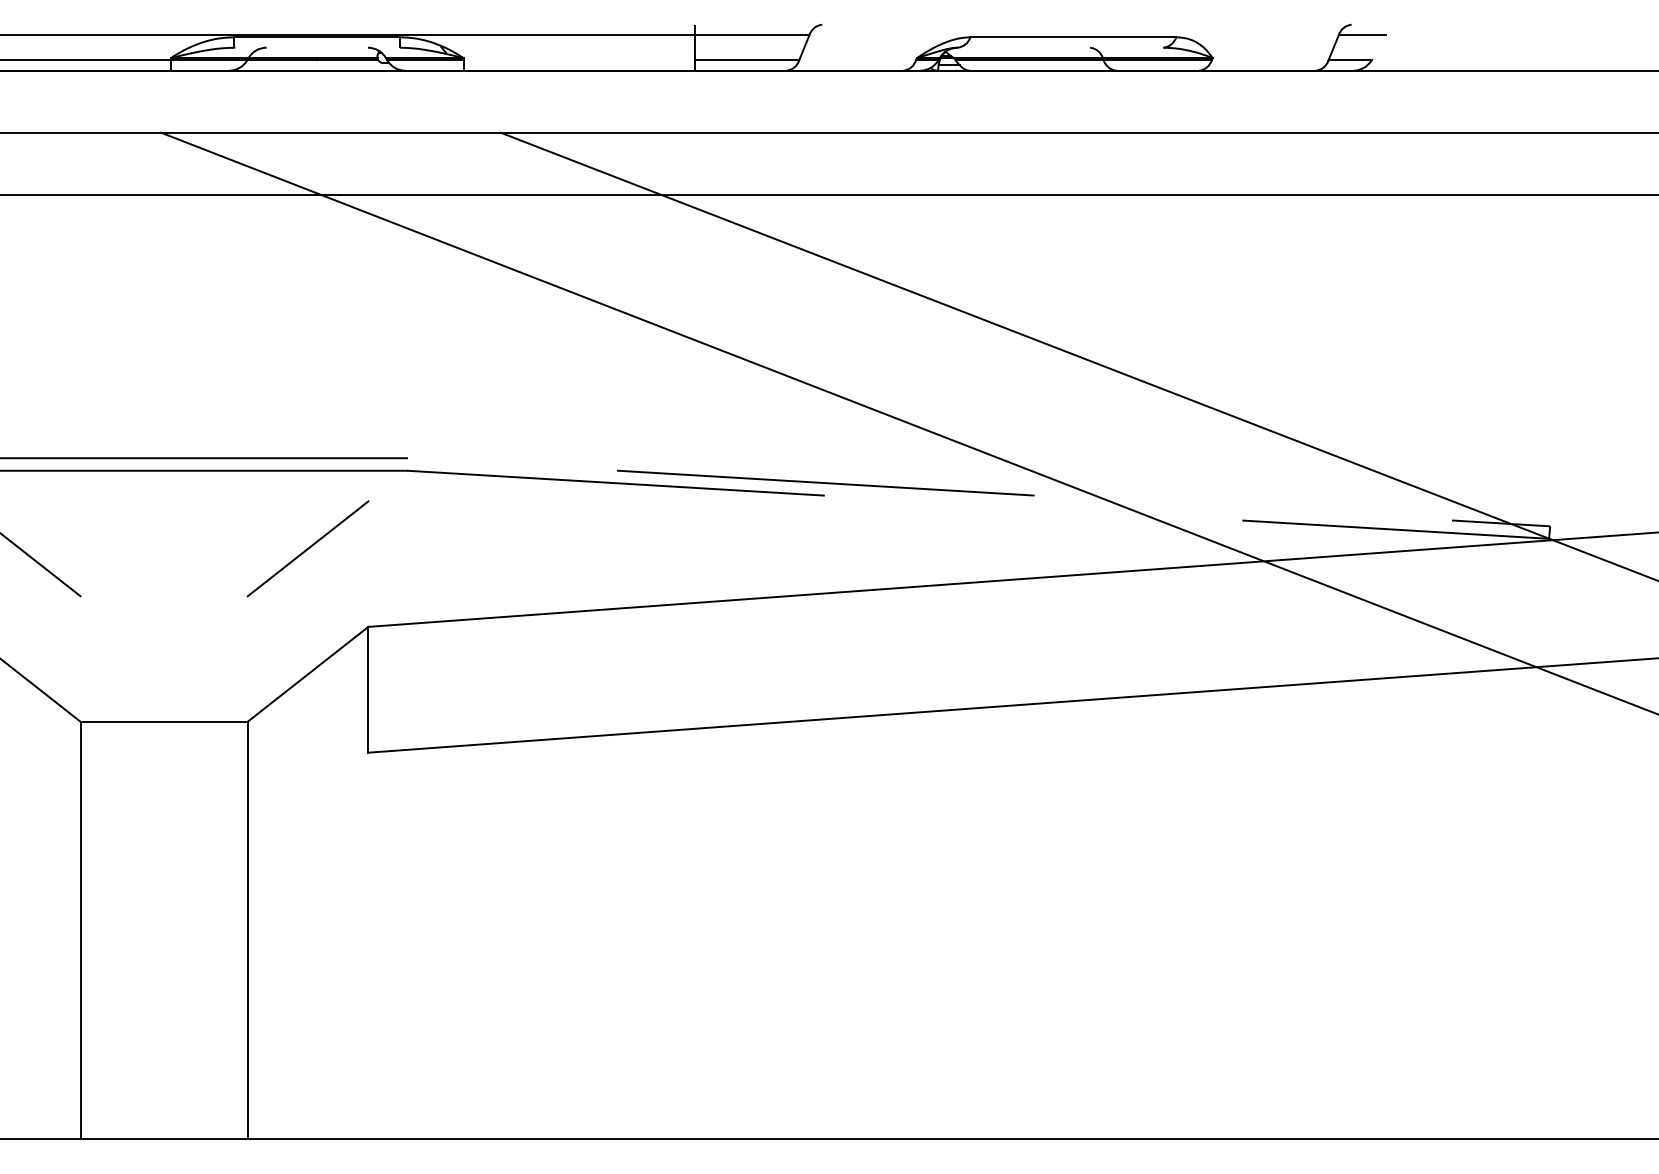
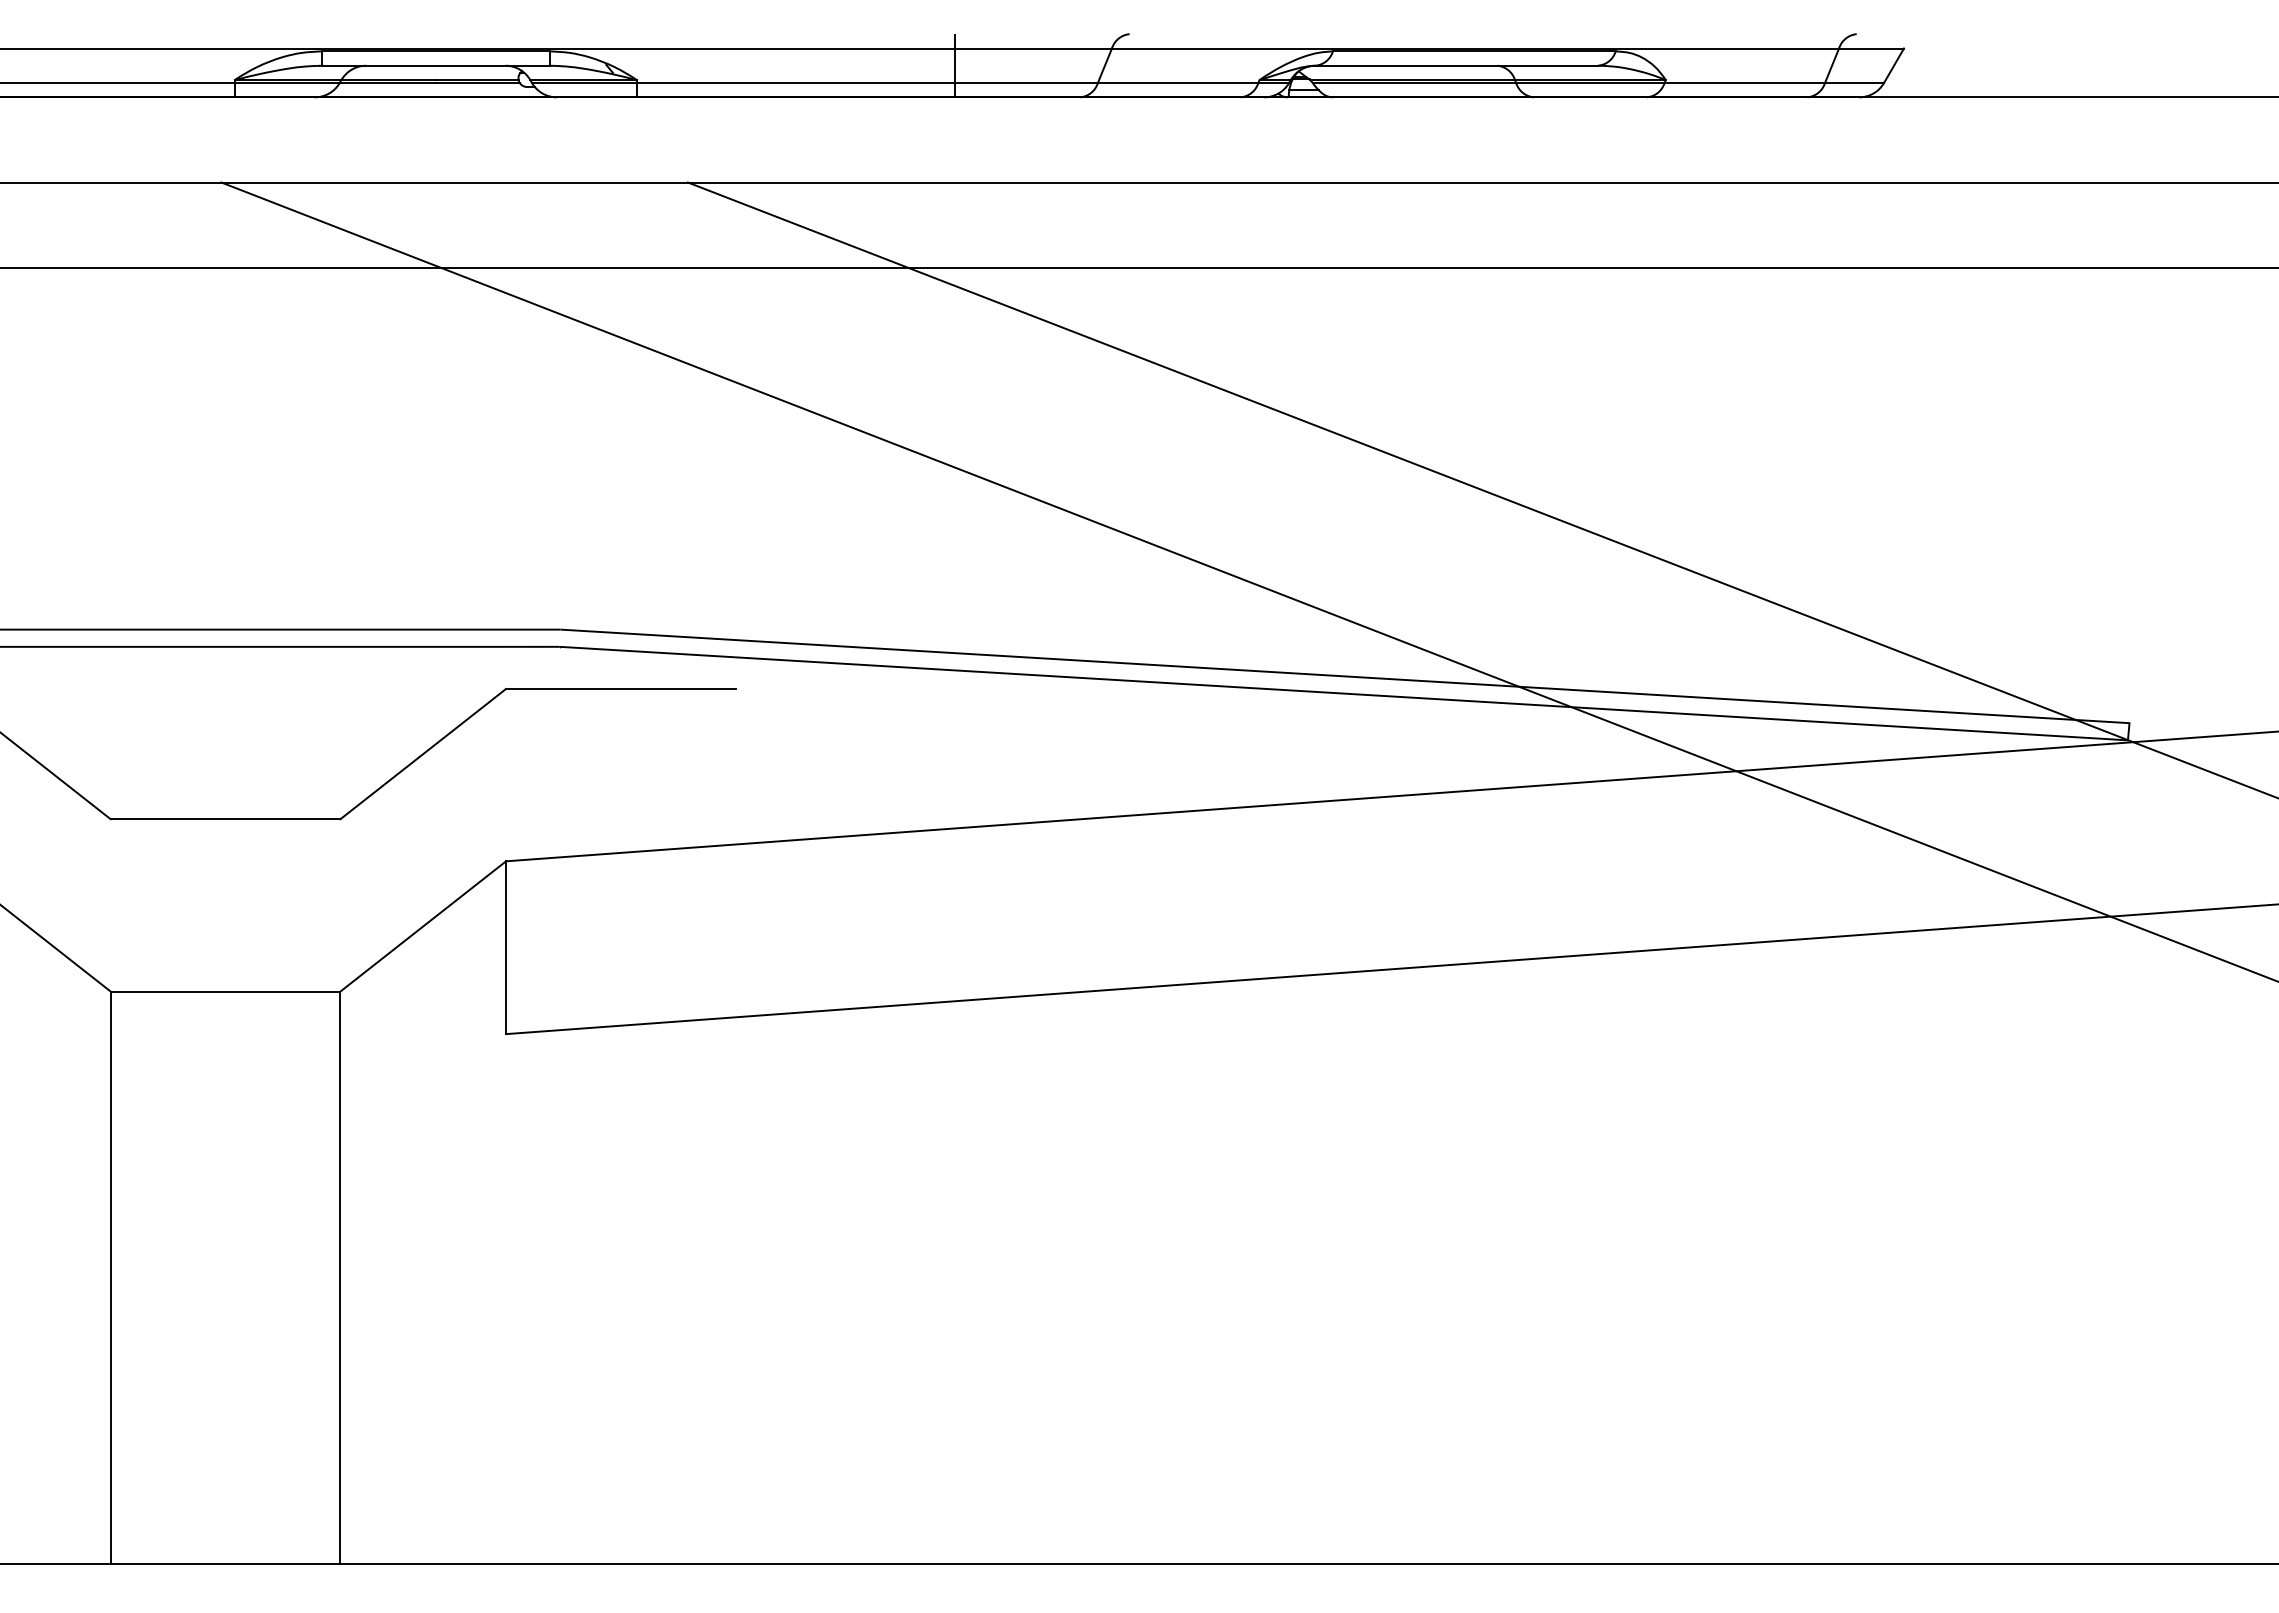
line: (1074, 35) -> (1475, 48), added
line: (316, 47) -> (435, 65), added
line: (1060, 47) -> (1456, 65), added
line: (1378, 47) -> (1893, 65), added
line: (579, 59) -> (795, 82), added
line: (857, 59) -> (1177, 82), added
line: (1269, 59) -> (1744, 82), added
line: (451, 501) -> (620, 688), added
line: (1549, 532) -> (2128, 731), dashed -> solid
line: (164, 596) -> (225, 819), added

